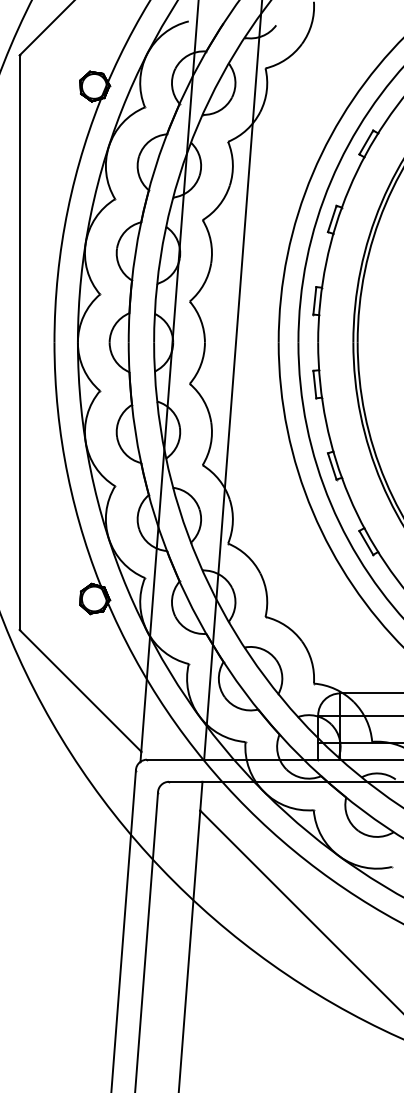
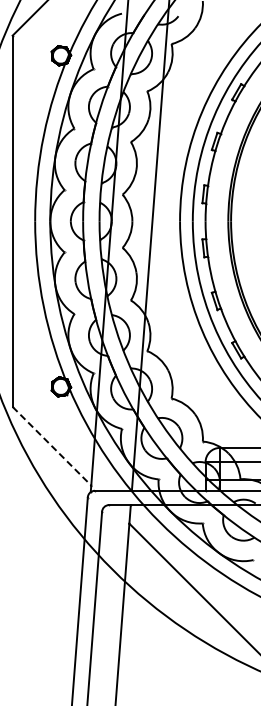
line: (79, 691) -> (51, 446), solid -> dashed

